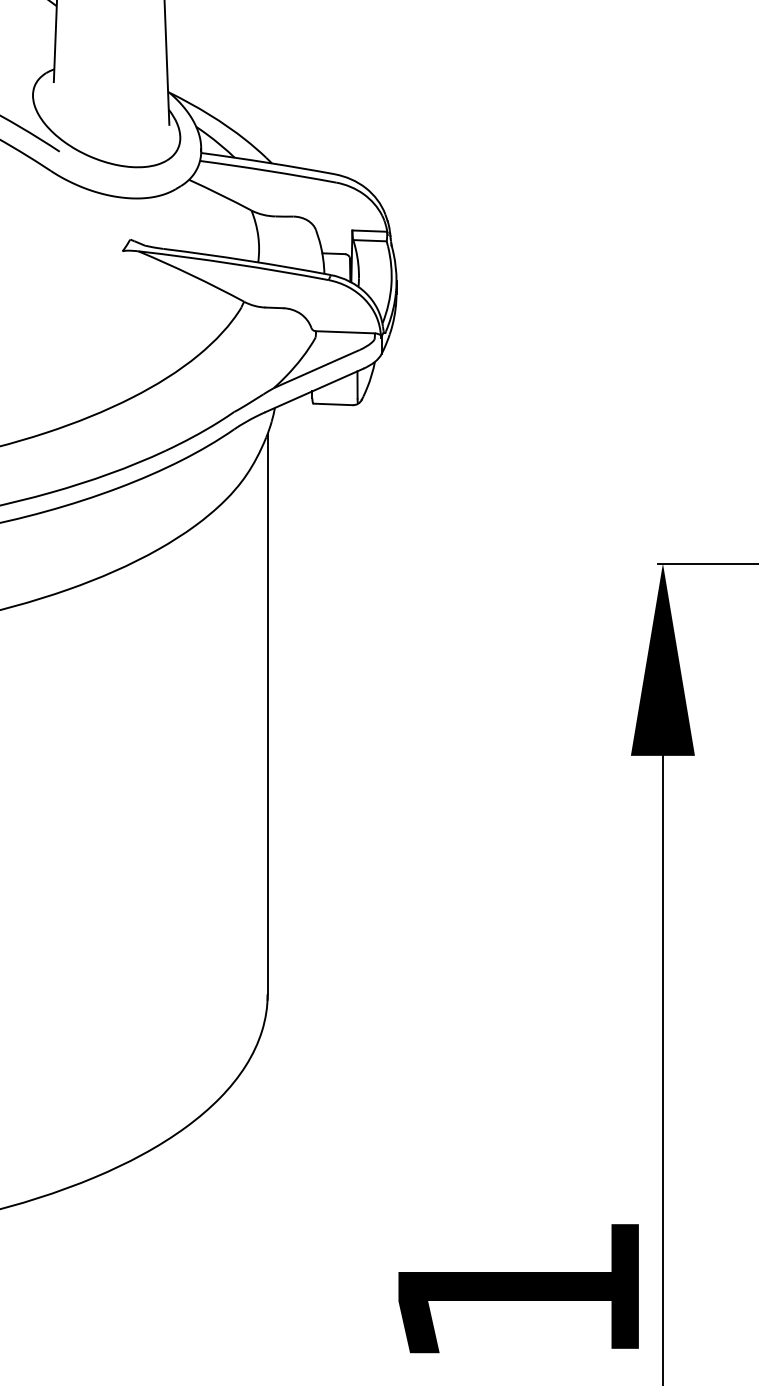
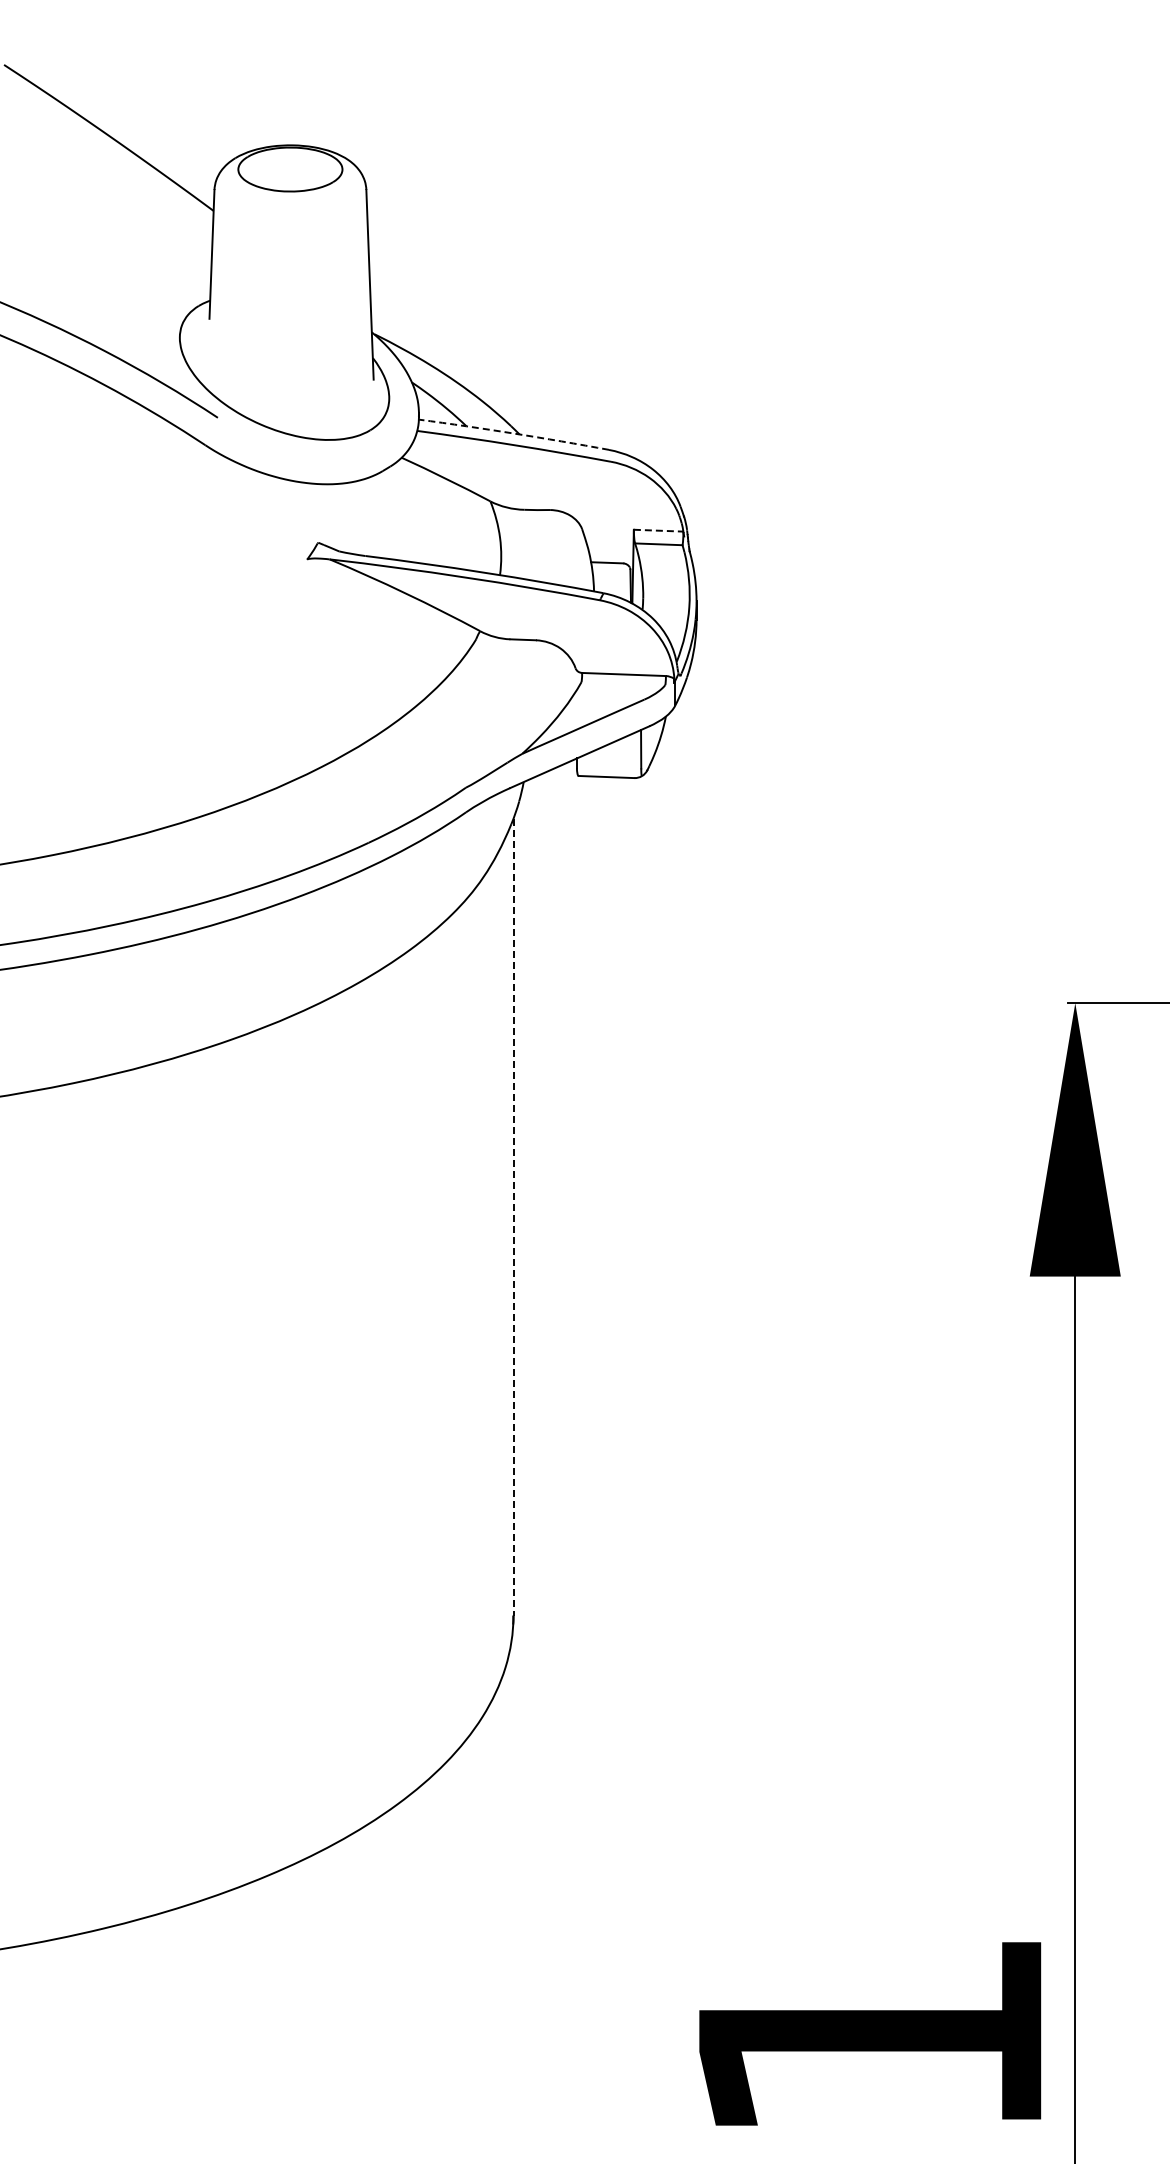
arc: (268, 162) -> (514, 433), solid -> dashed
line: (369, 230) -> (658, 530), solid -> dashed
line: (267, 714) -> (513, 1217), solid -> dashed

